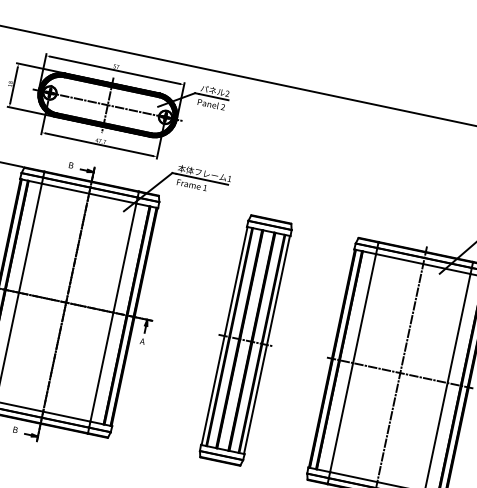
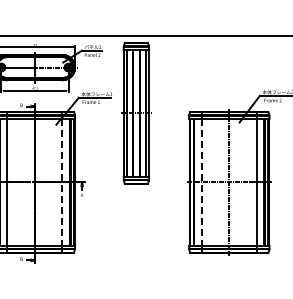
line: (113, 312) -> (62, 182), solid -> dashed
part: (245, 340) -> (136, 113), moved
line: (352, 363) -> (201, 182), solid -> dashed

